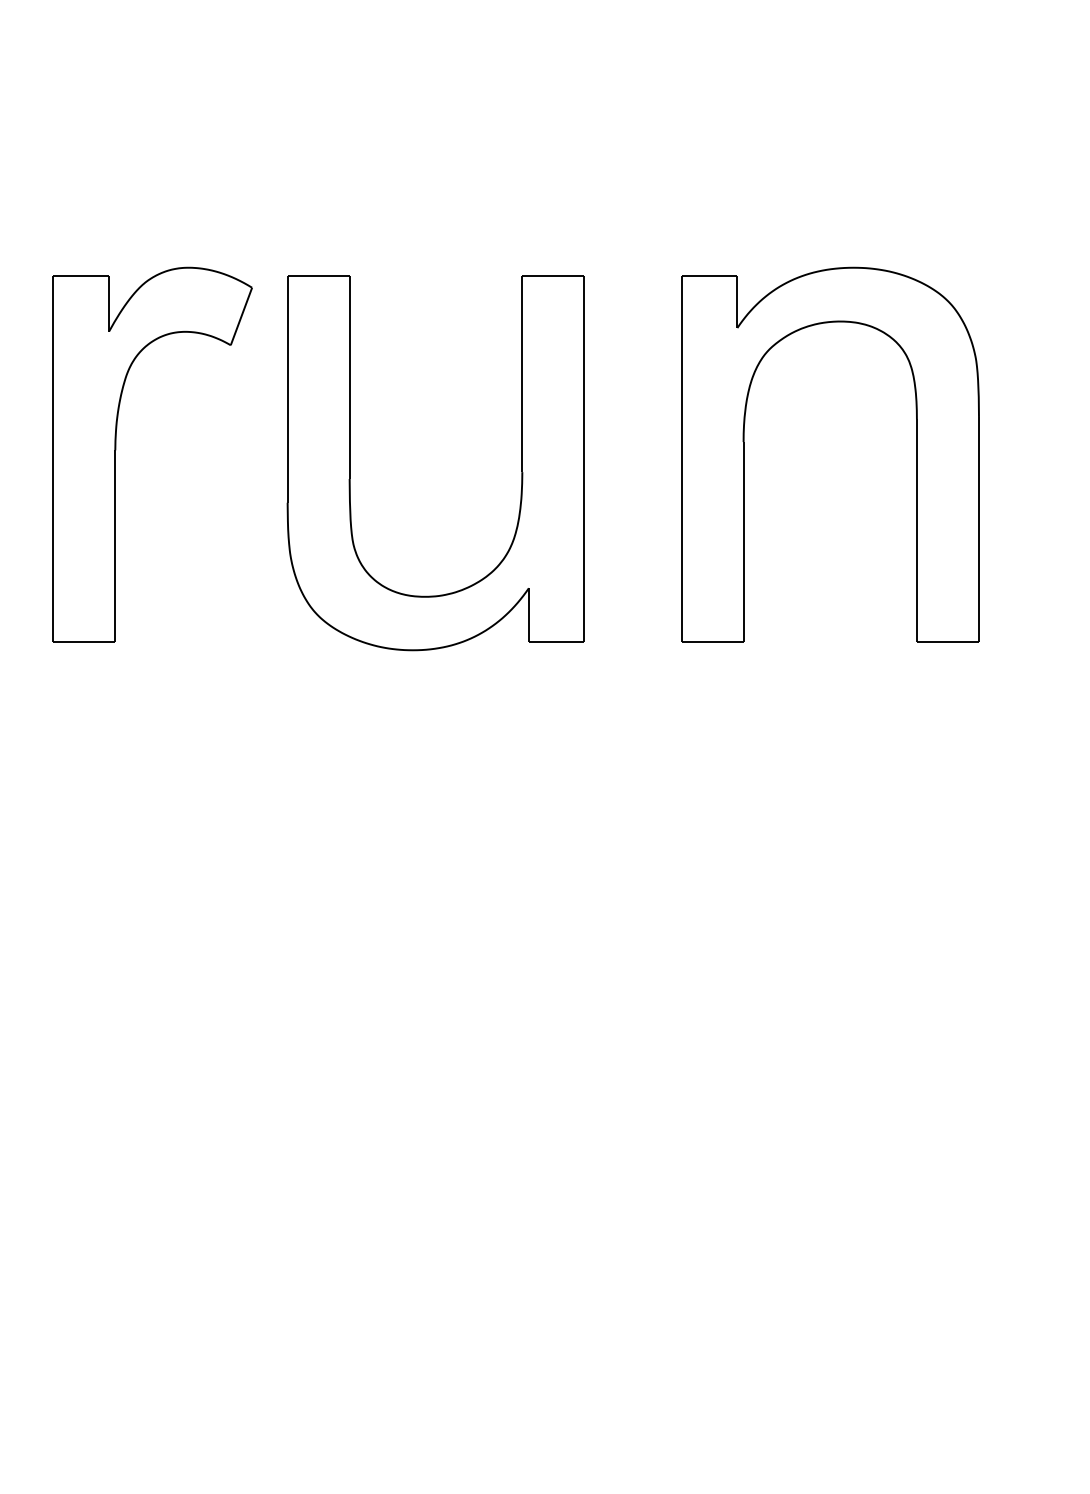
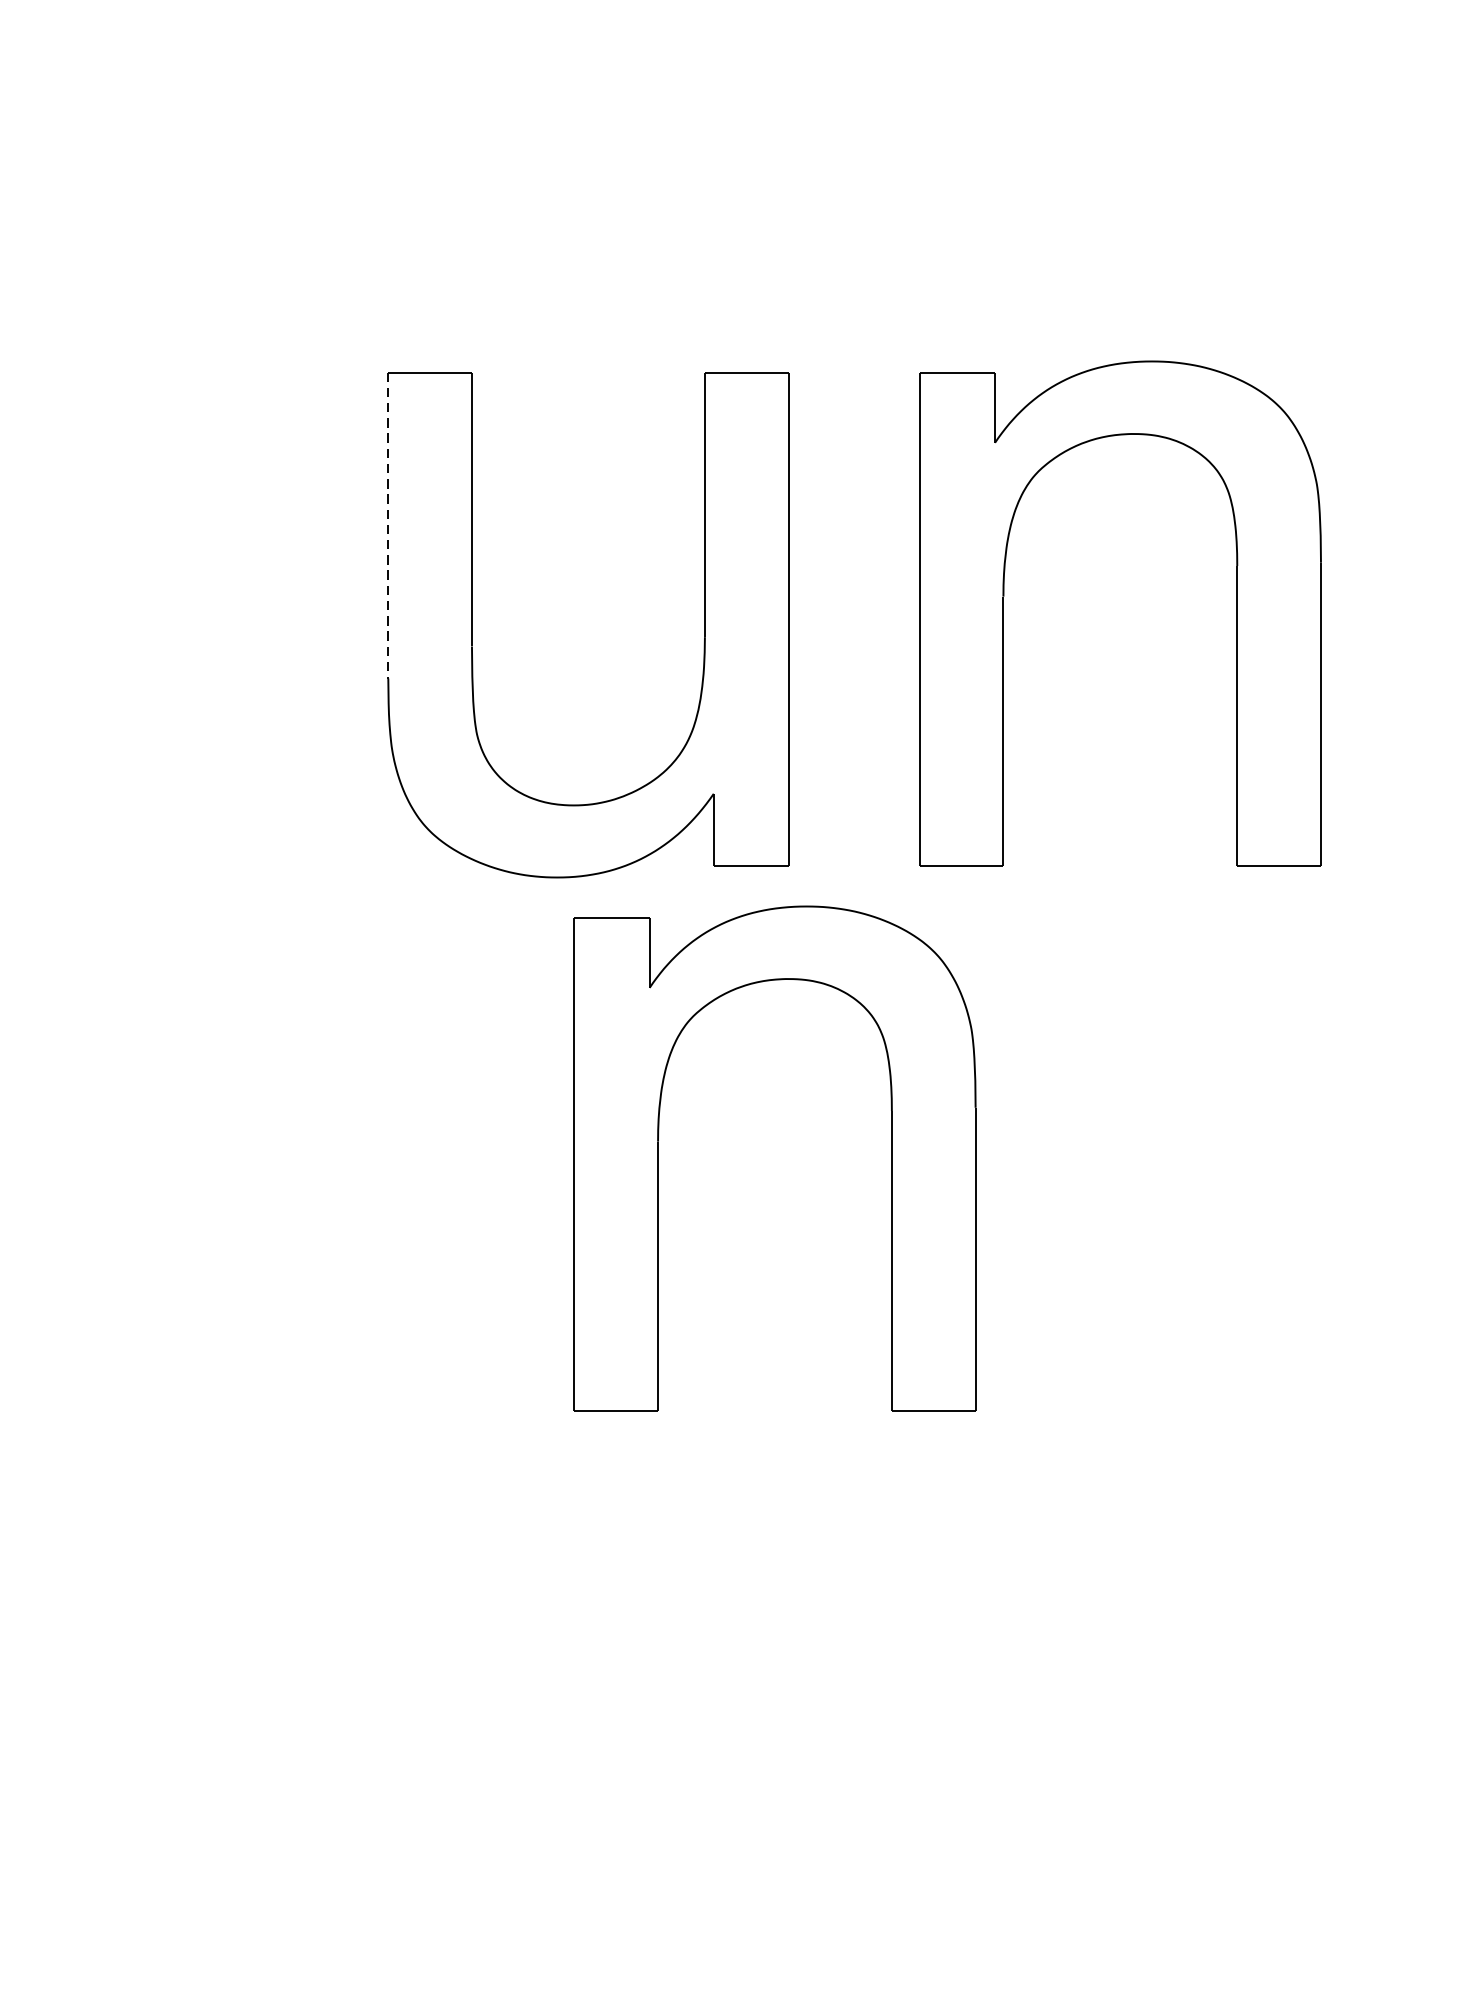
line: (287, 389) -> (388, 525), solid -> dashed
part: (116, 450) -> (157, 607), removed
part: (488, 858) -> (659, 1158), added

